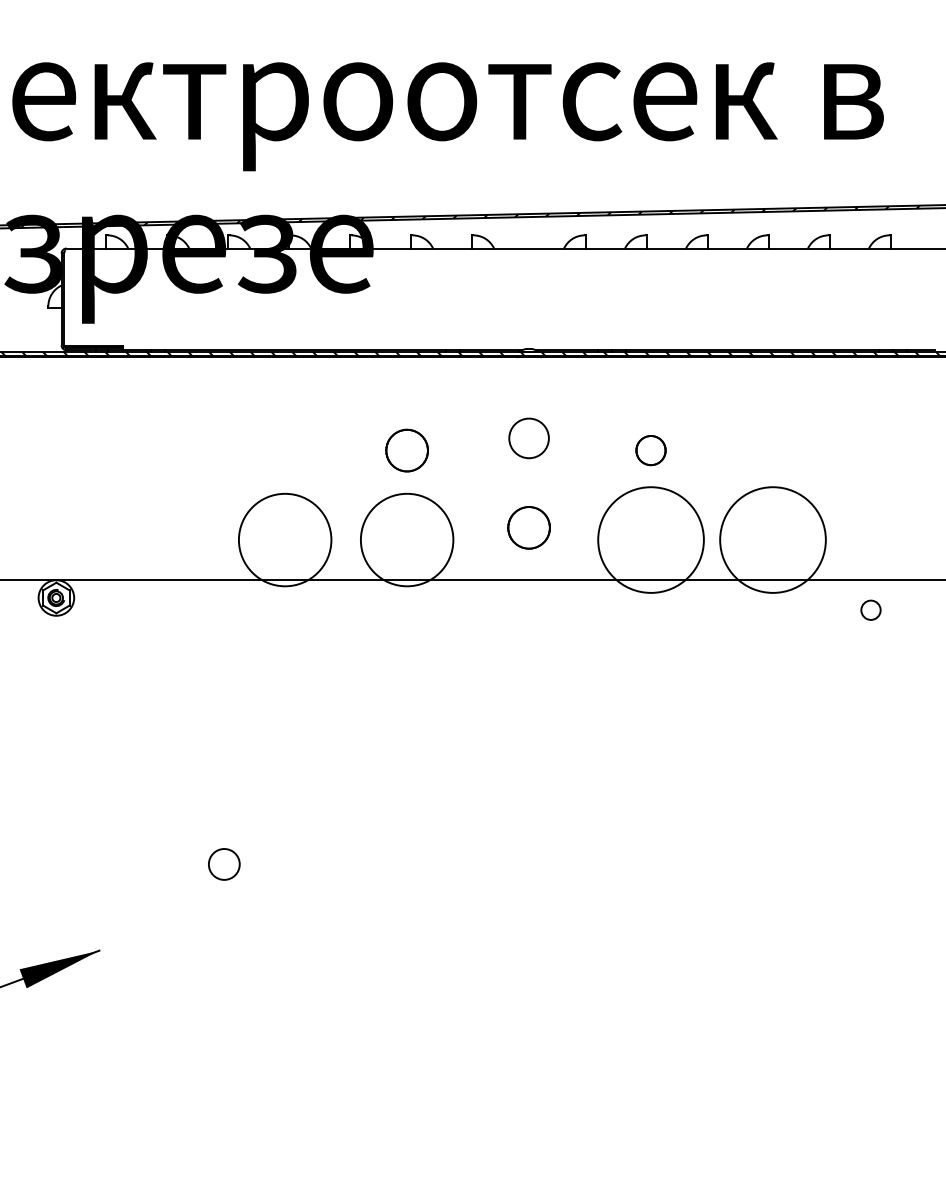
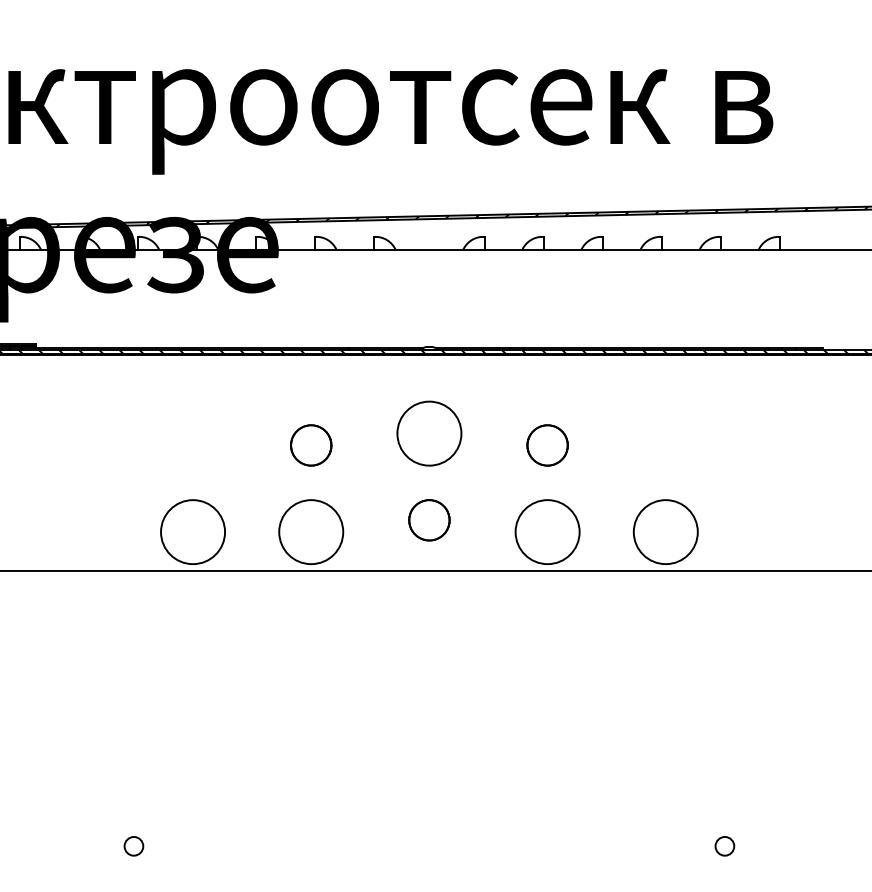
circle: (529, 438) -> (429, 433), size x1.67
part: (650, 450) -> (547, 445), size x1.43
circle: (285, 540) -> (193, 532), size x0.71
circle: (407, 540) -> (311, 532), size x0.71
circle: (651, 540) -> (548, 532), size x0.62
circle: (772, 540) -> (665, 532), size x0.62
circle: (870, 609) -> (724, 845), moved
circle: (223, 863) -> (133, 845), size x0.62

